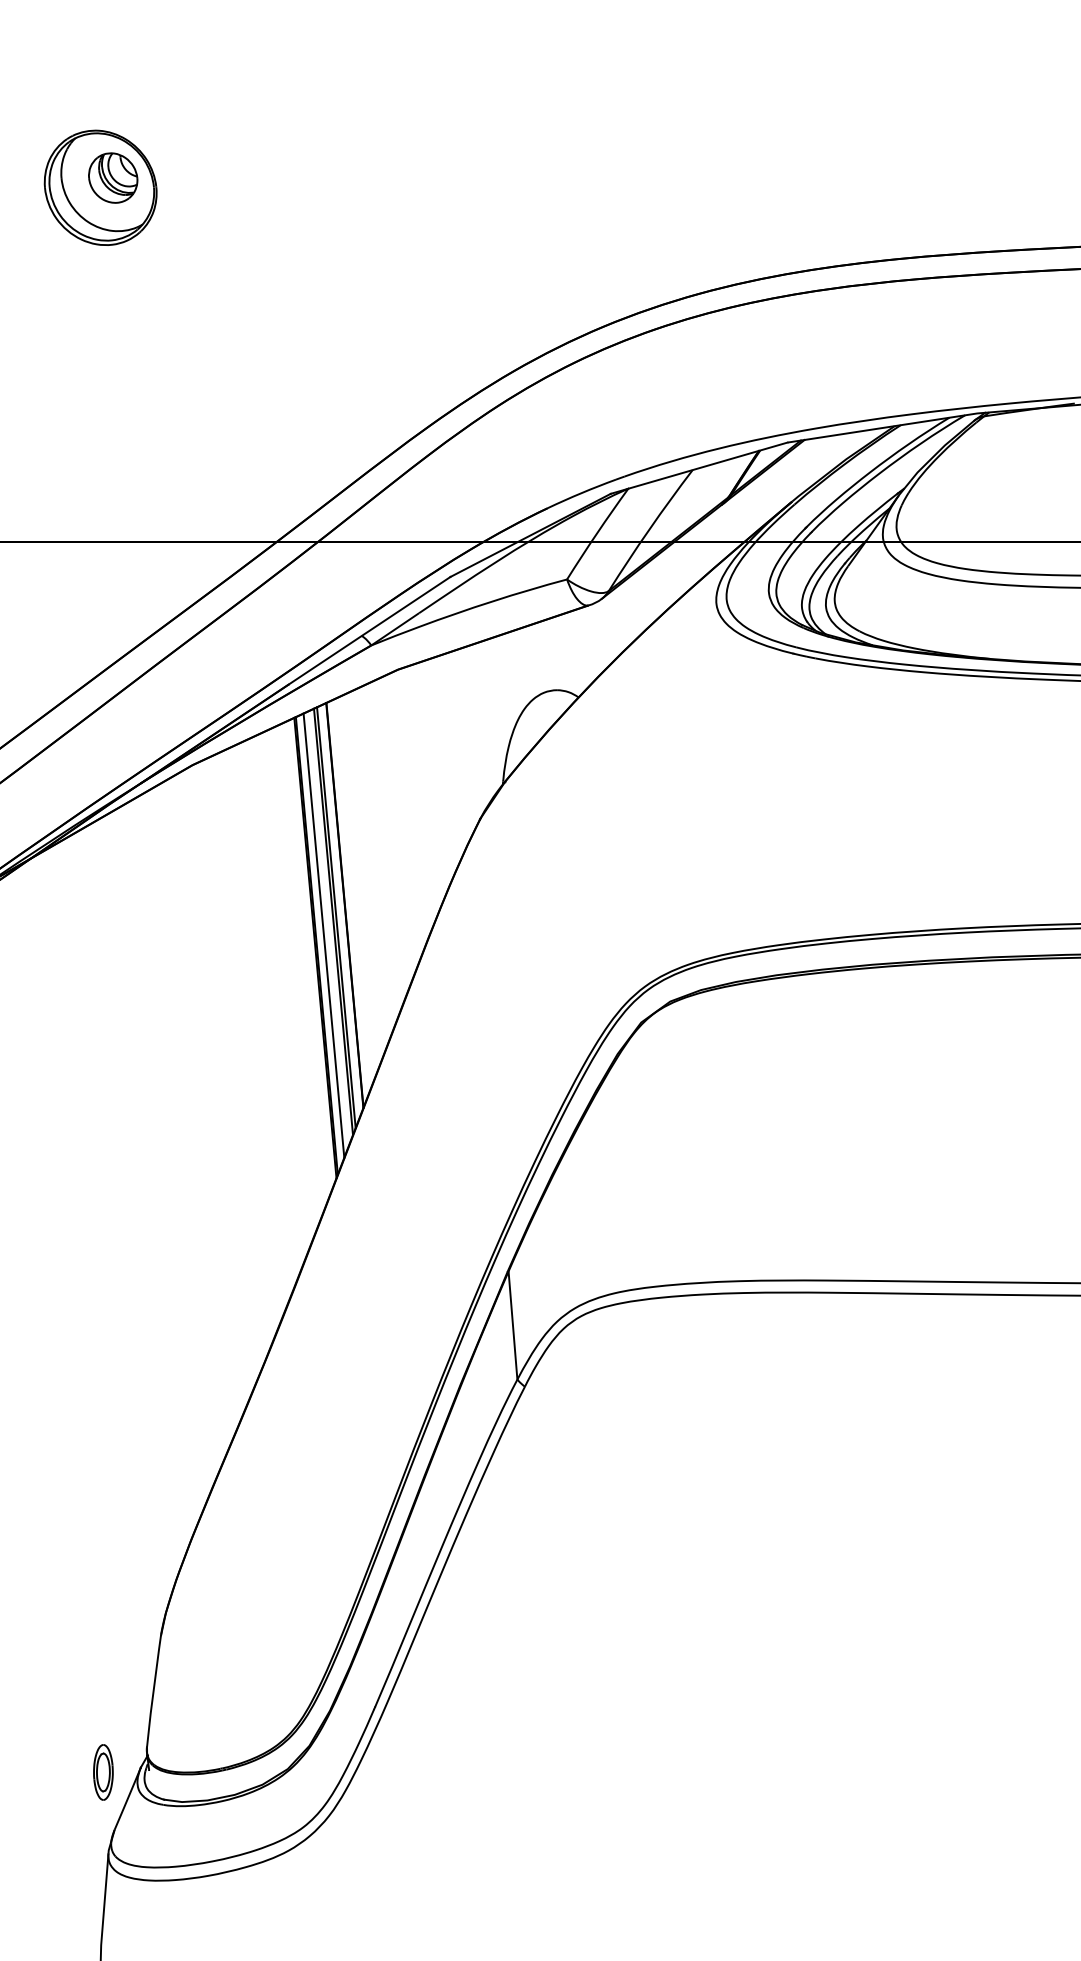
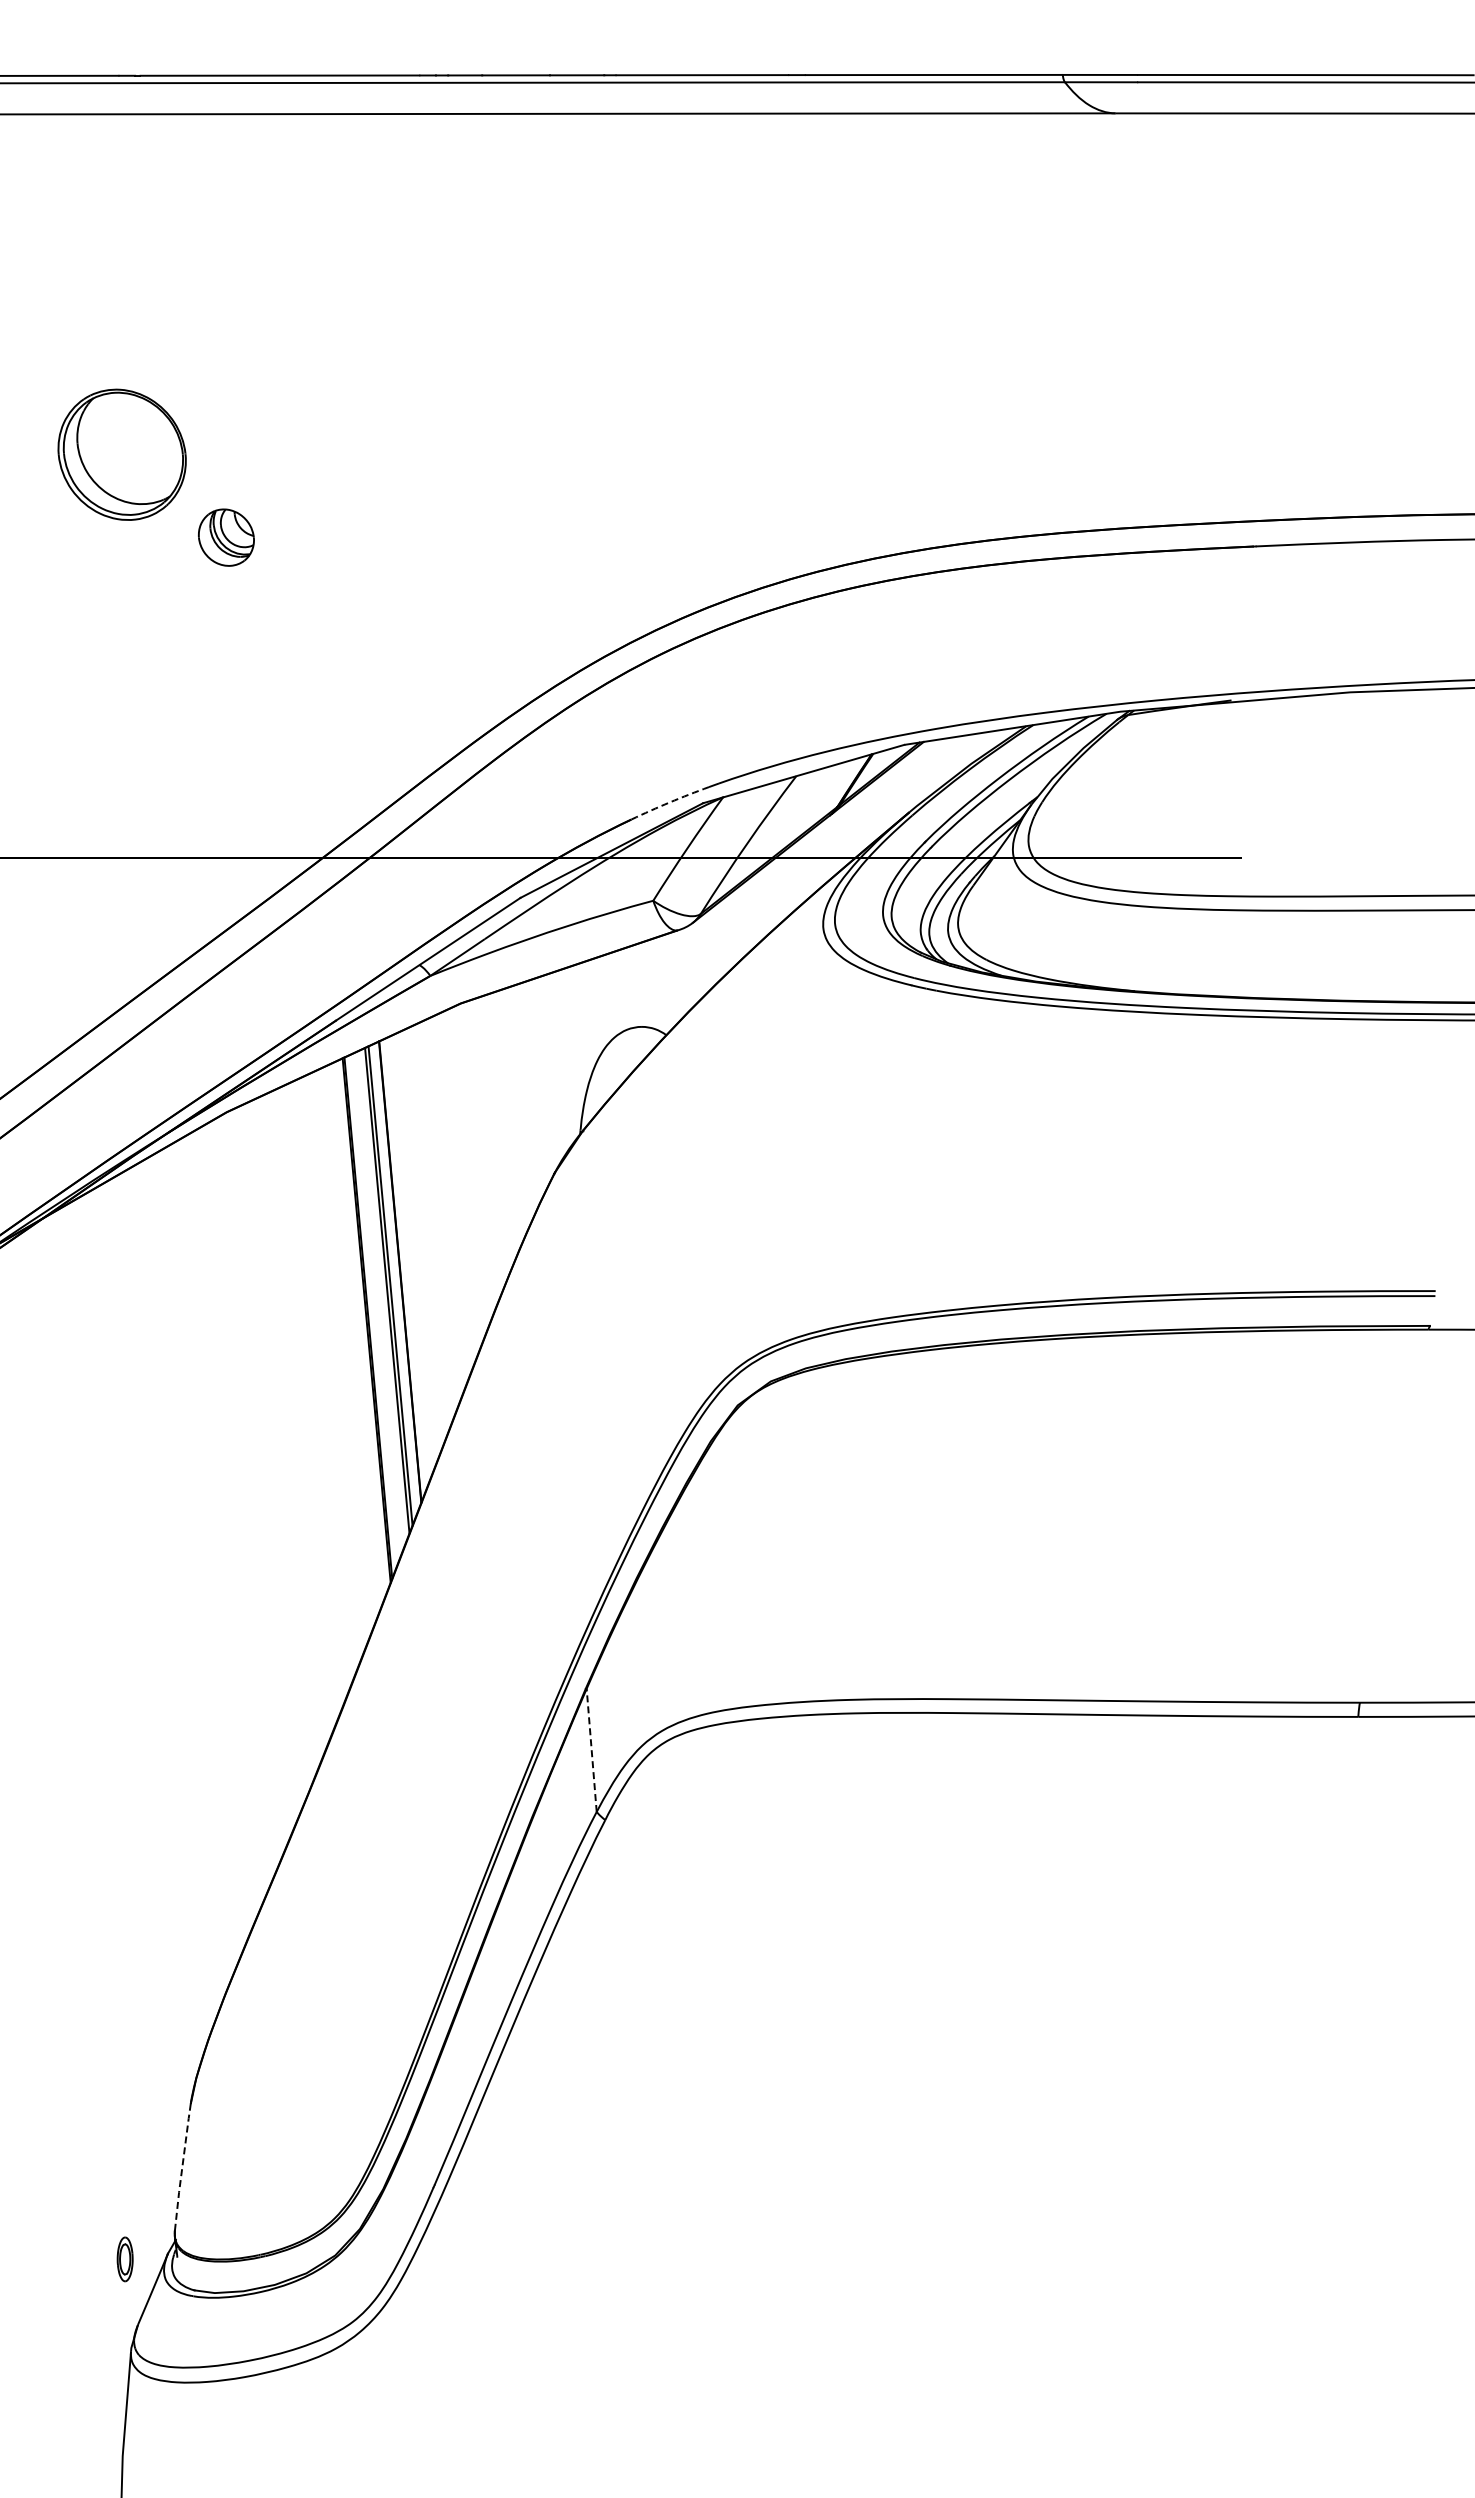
part: (113, 177) -> (226, 537), moved
arc: (581, 493) -> (669, 802), solid -> dashed
line: (324, 935) -> (376, 1306), removed
line: (512, 1325) -> (591, 1750), solid -> dashed
line: (153, 1691) -> (182, 2167), solid -> dashed
part: (102, 1772) -> (124, 2259), size x0.7

